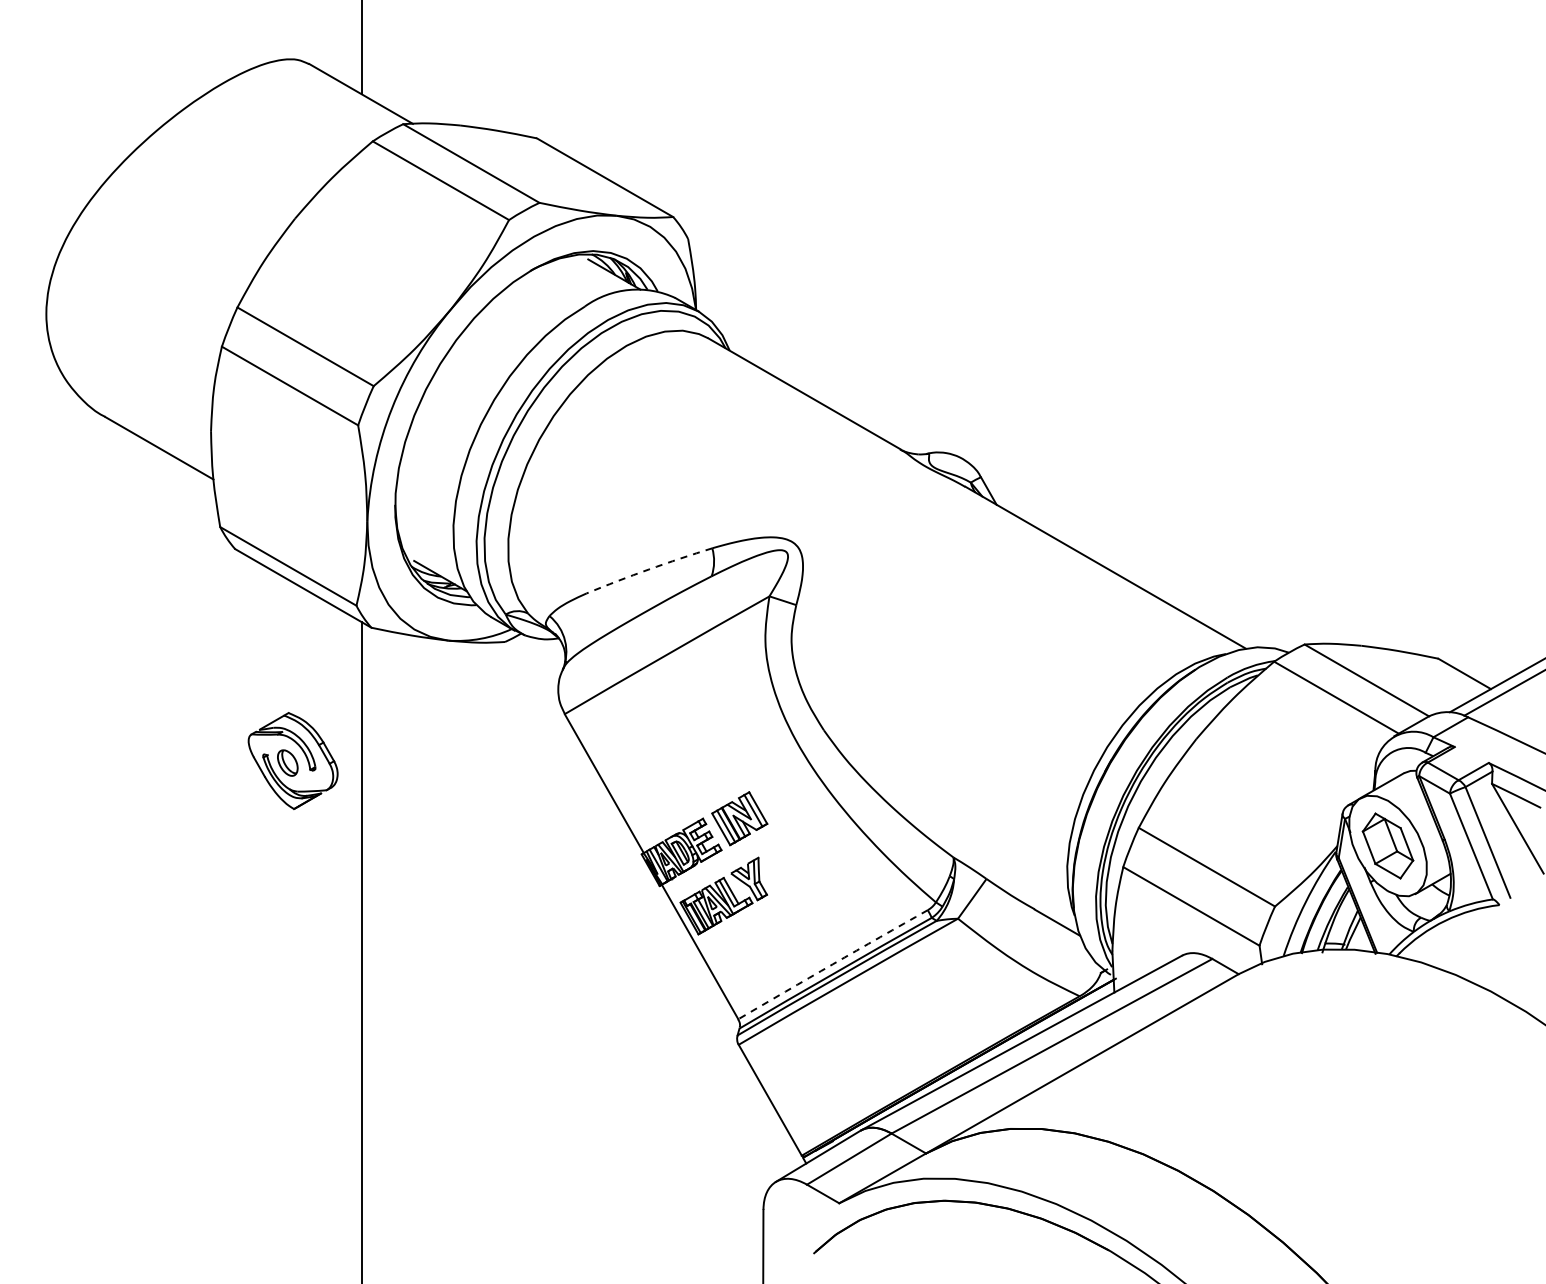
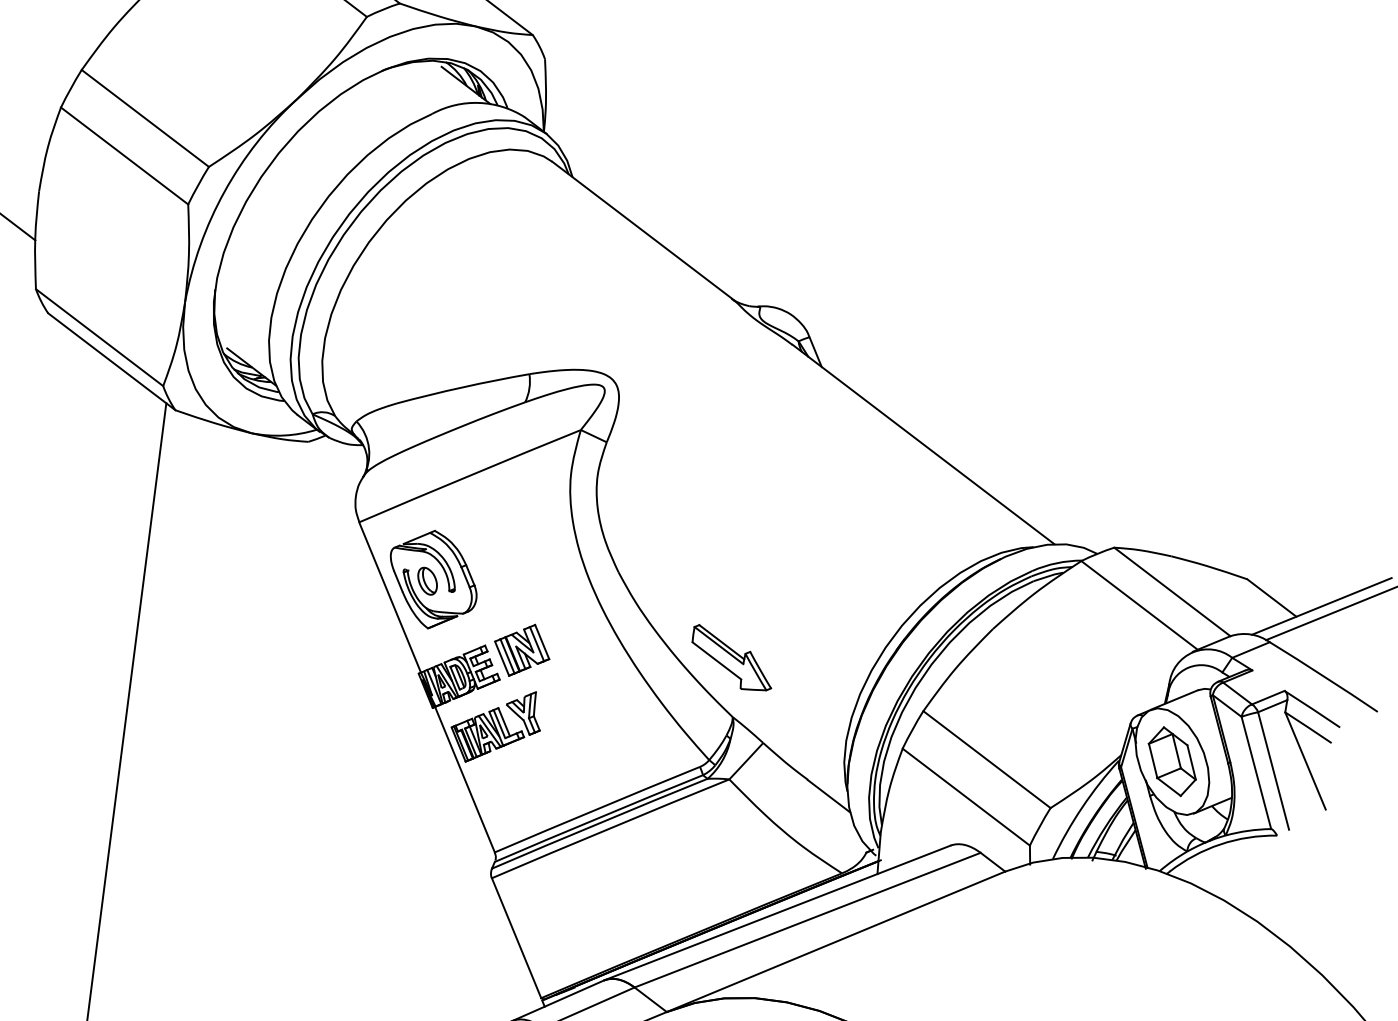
arc: (648, 569) -> (462, 387), dashed -> solid
part: (292, 760) -> (432, 579), moved
part: (945, 799) -> (732, 657), added
arc: (832, 964) -> (596, 809), dashed -> solid

